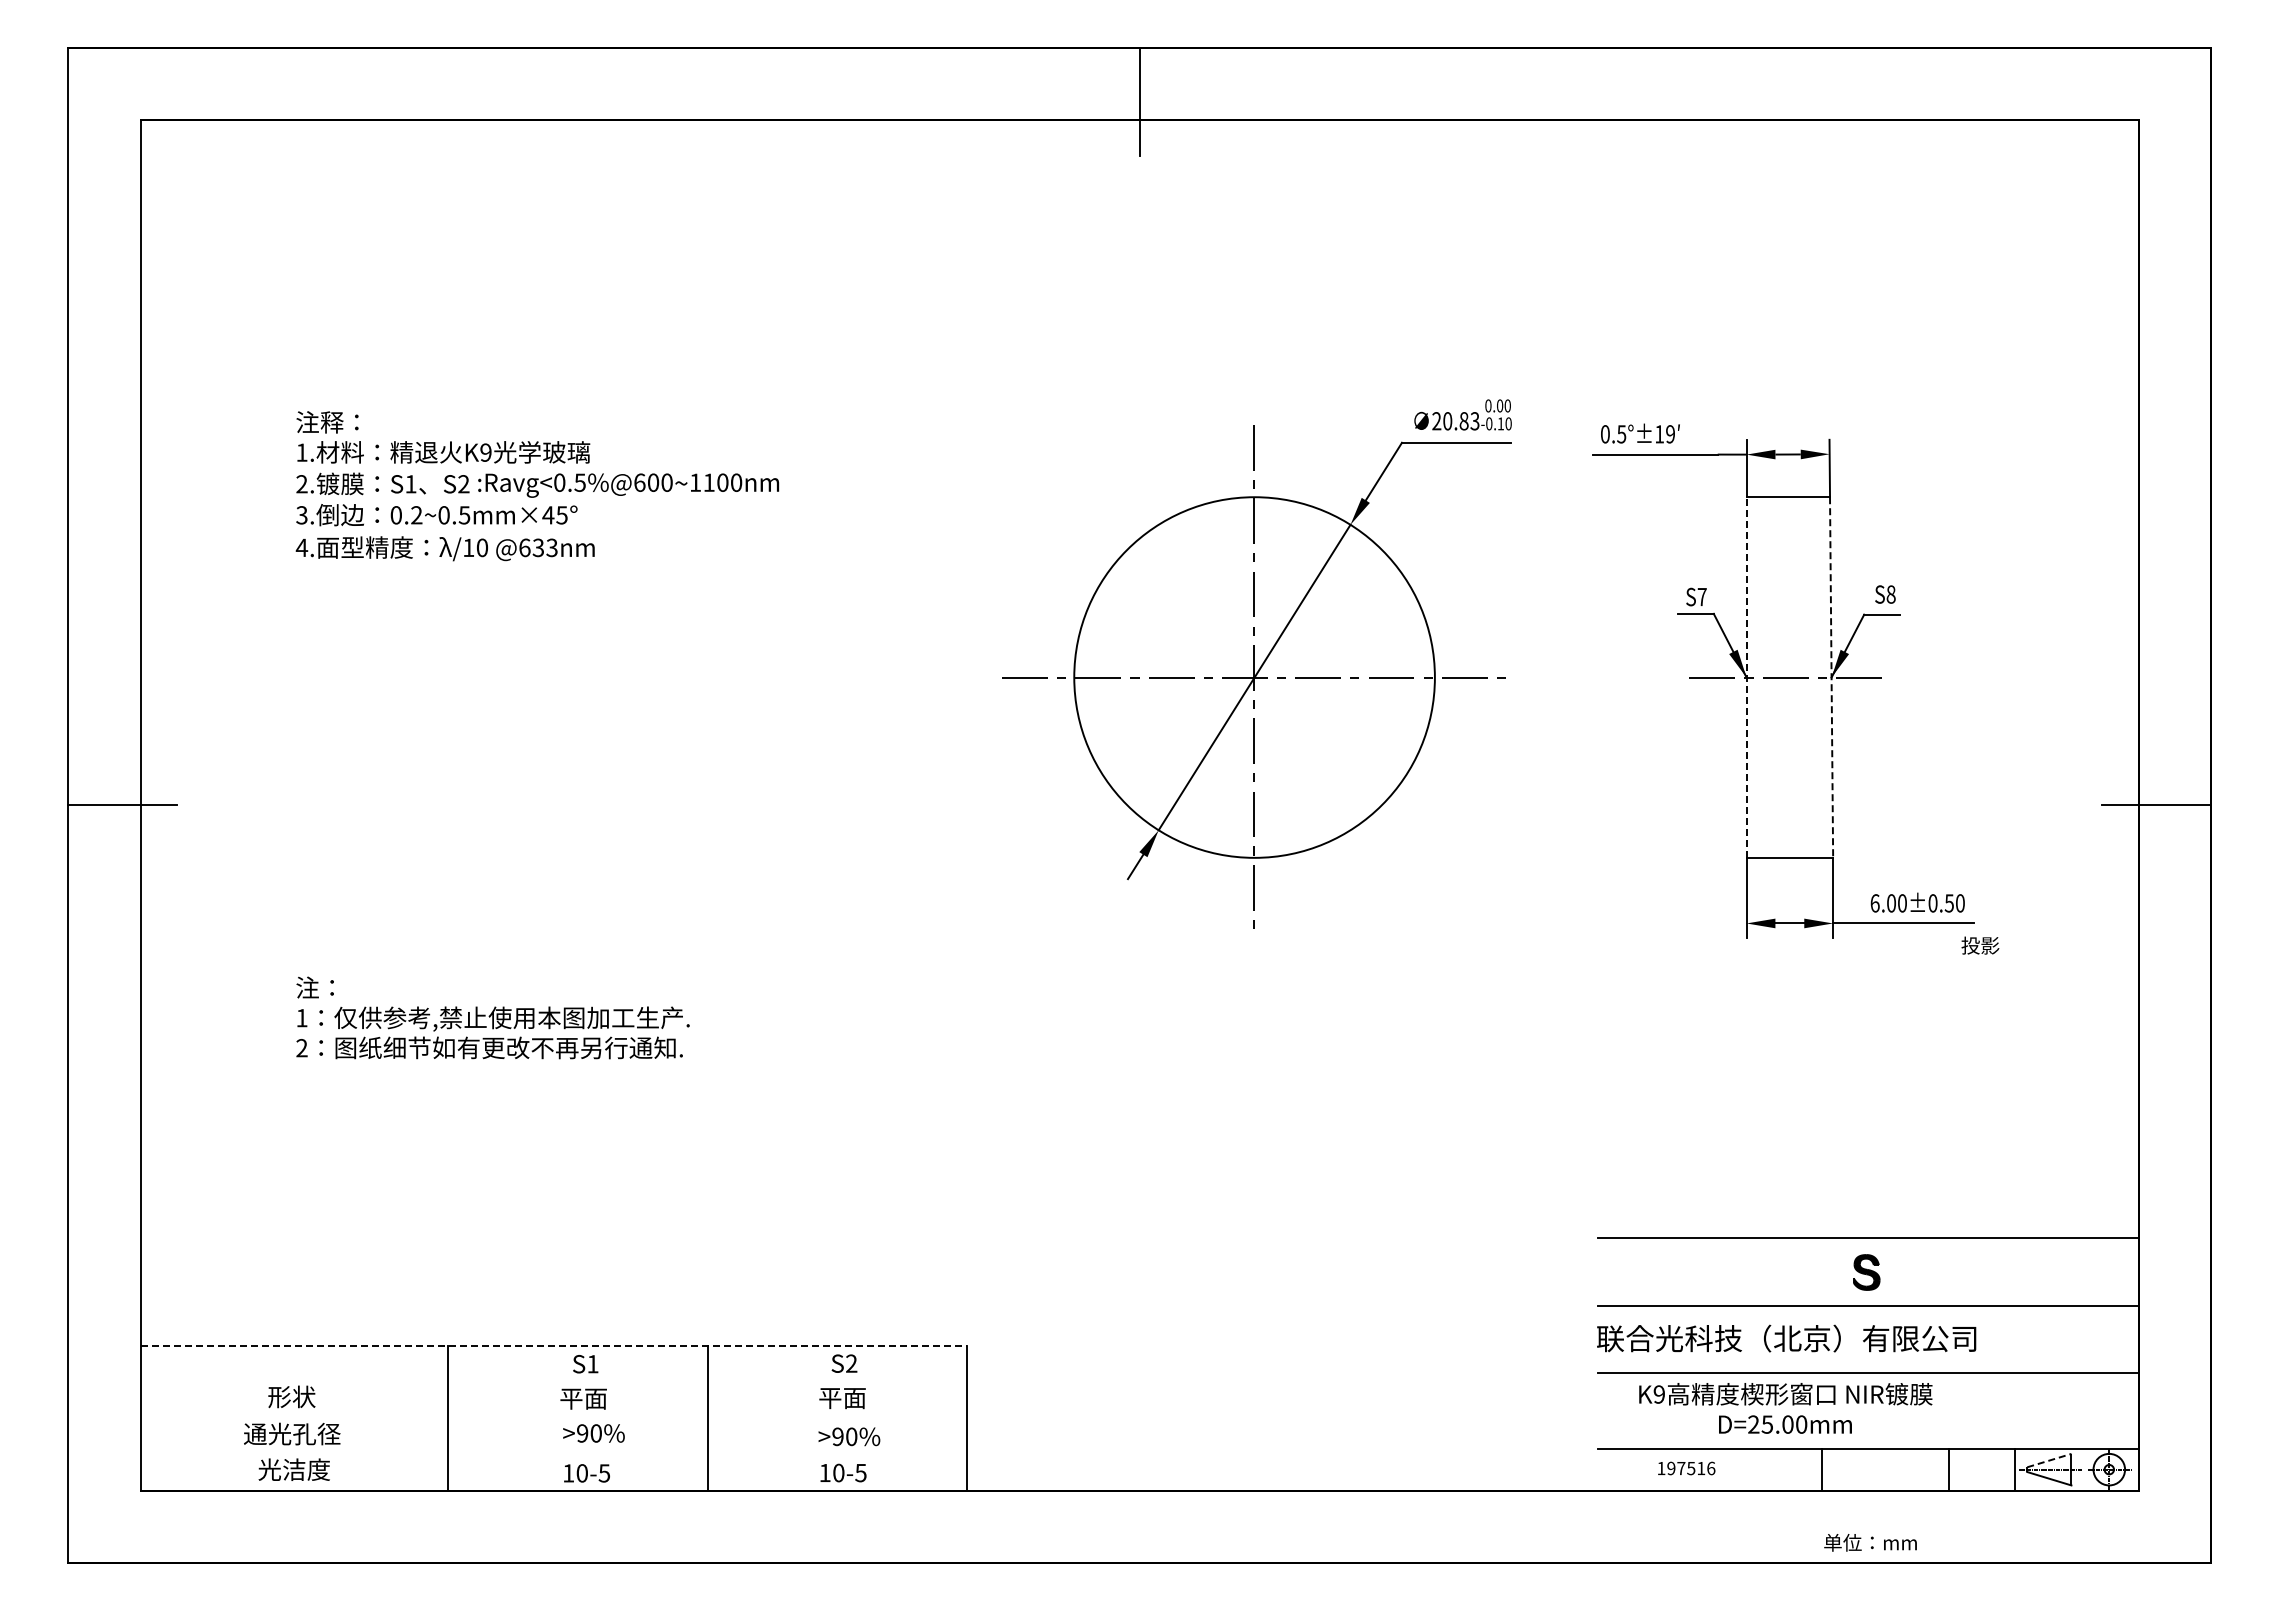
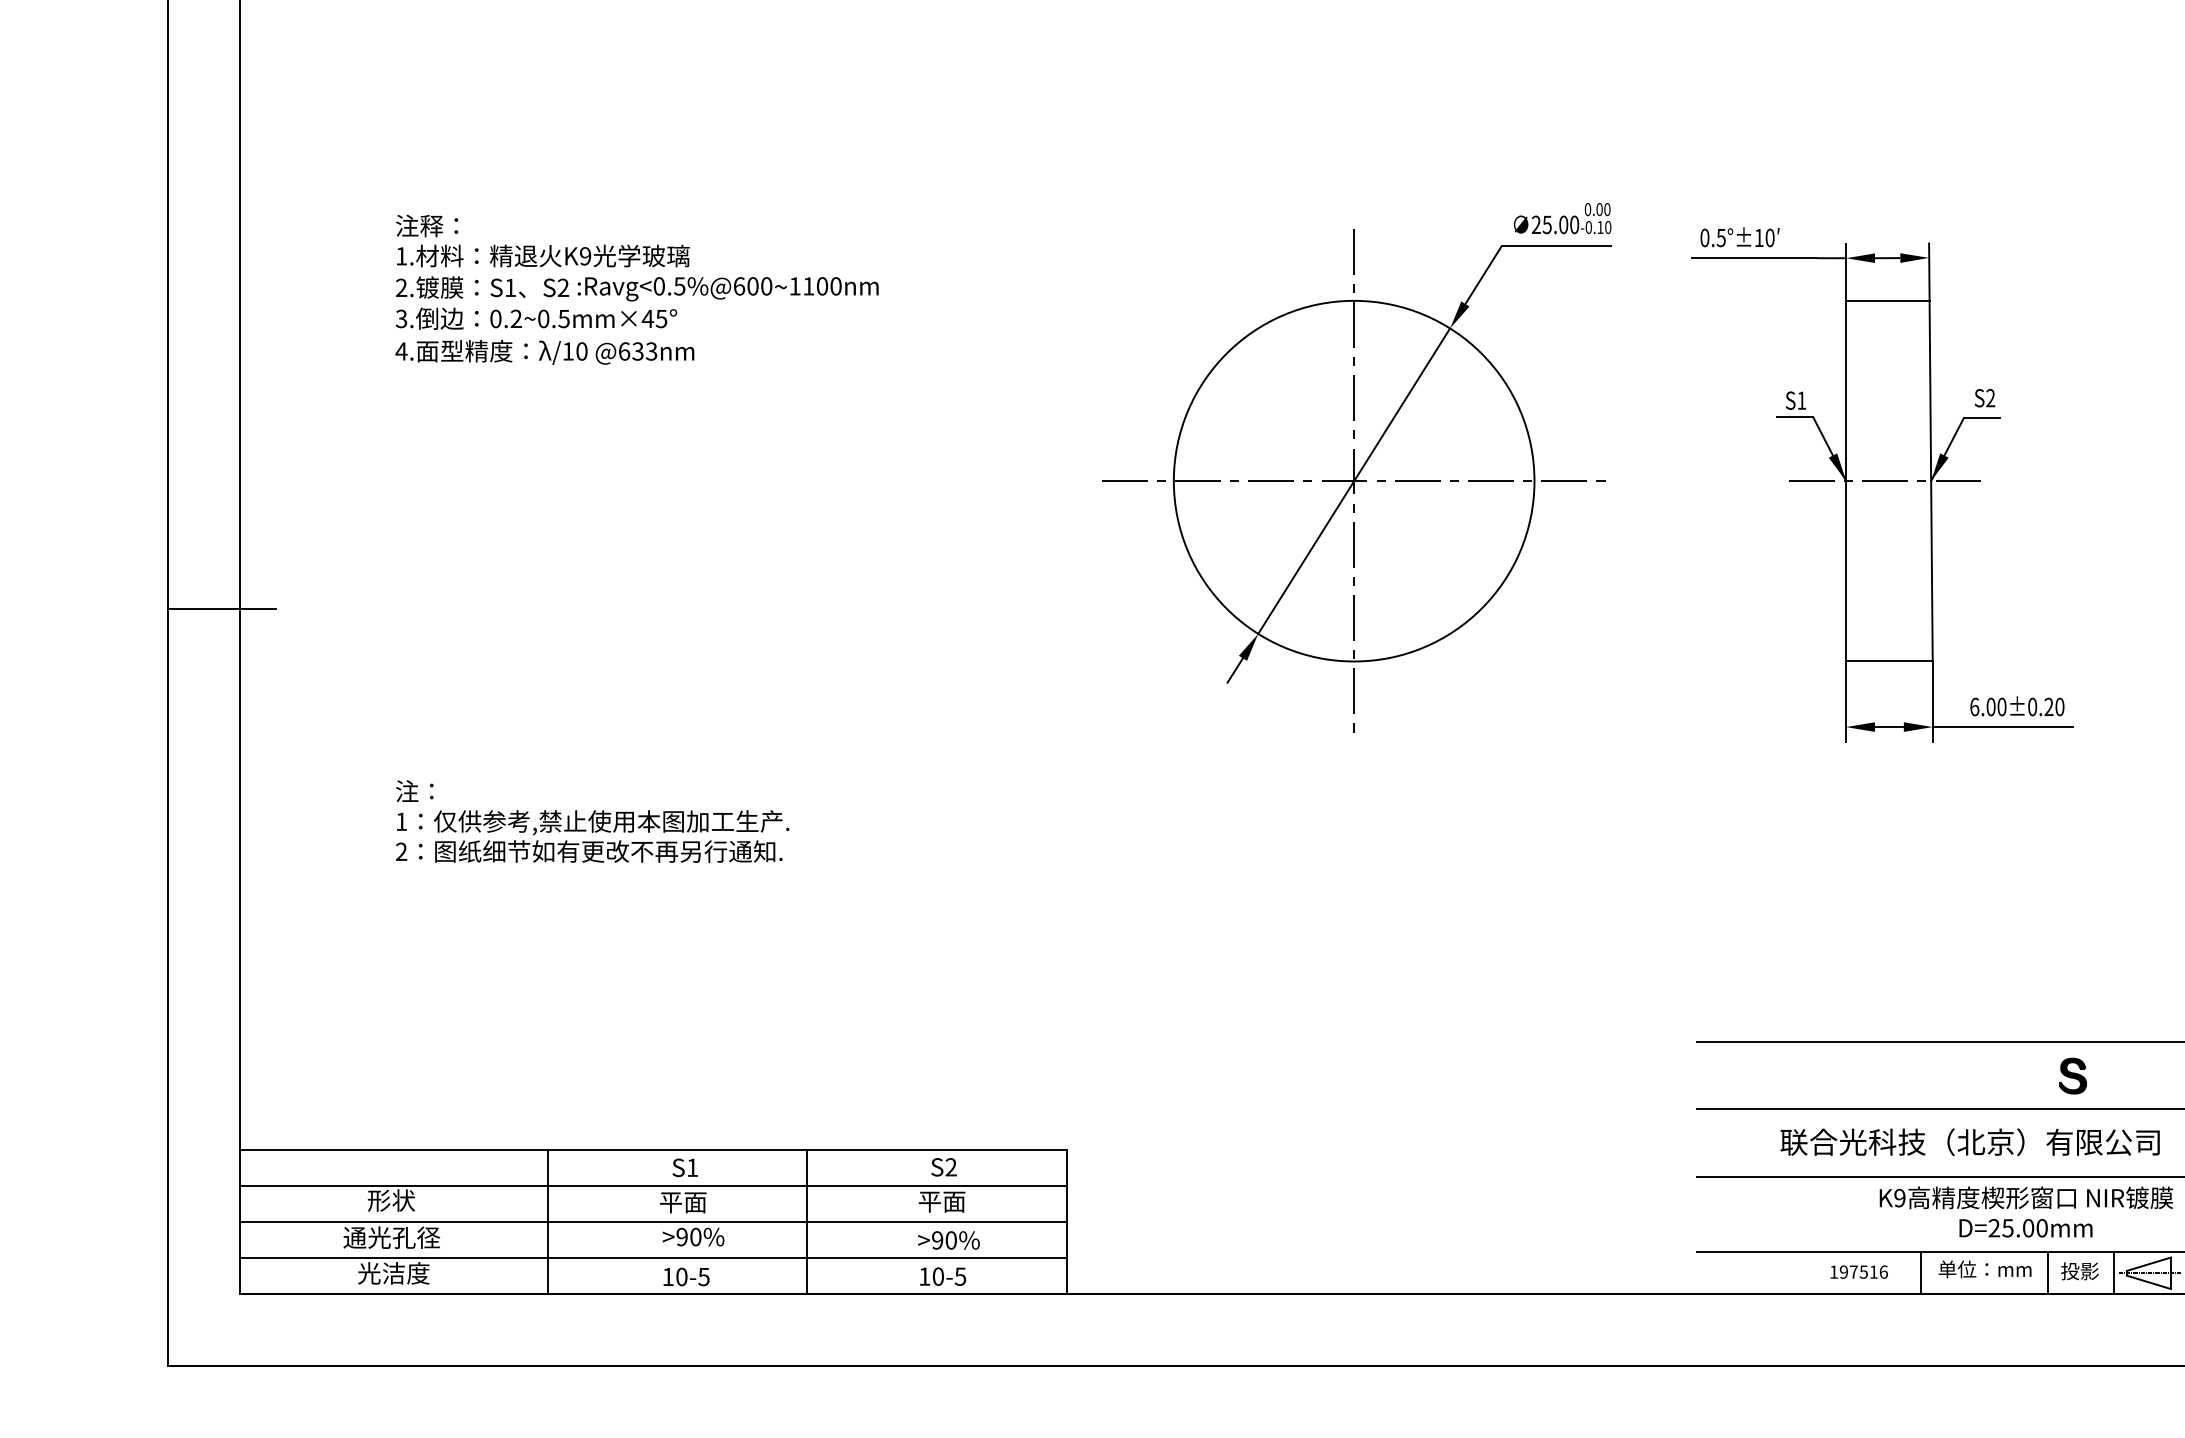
text: (1461, 421) -> (1561, 225), 20.83 -> 25.00
text: (1670, 434) -> (1770, 238), 0.5°±19 -> 0.5°±10
text: (1890, 594) -> (1990, 398), S8 -> S2
text: (1701, 597) -> (1801, 401), S7 -> S1
line: (1746, 677) -> (1846, 481), dashed -> solid
line: (1831, 678) -> (1931, 482), dashed -> solid
text: (1948, 903) -> (2048, 707), 6.00±0.50 -> 6.00±0.20
text: (1980, 945) -> (2080, 1271), moved
part: (1866, 1272) -> (2073, 1076), moved
text: (1786, 1338) -> (1970, 1142), moved
line: (554, 1346) -> (654, 1150), dashed -> solid
line: (553, 1382) -> (653, 1186), added
text: (1785, 1408) -> (2026, 1212), moved
line: (553, 1418) -> (653, 1222), added
line: (553, 1454) -> (653, 1258), added
line: (2049, 1460) -> (2149, 1264), dashed -> solid
text: (1686, 1468) -> (1859, 1272), moved
text: (1870, 1542) -> (1985, 1269), moved

